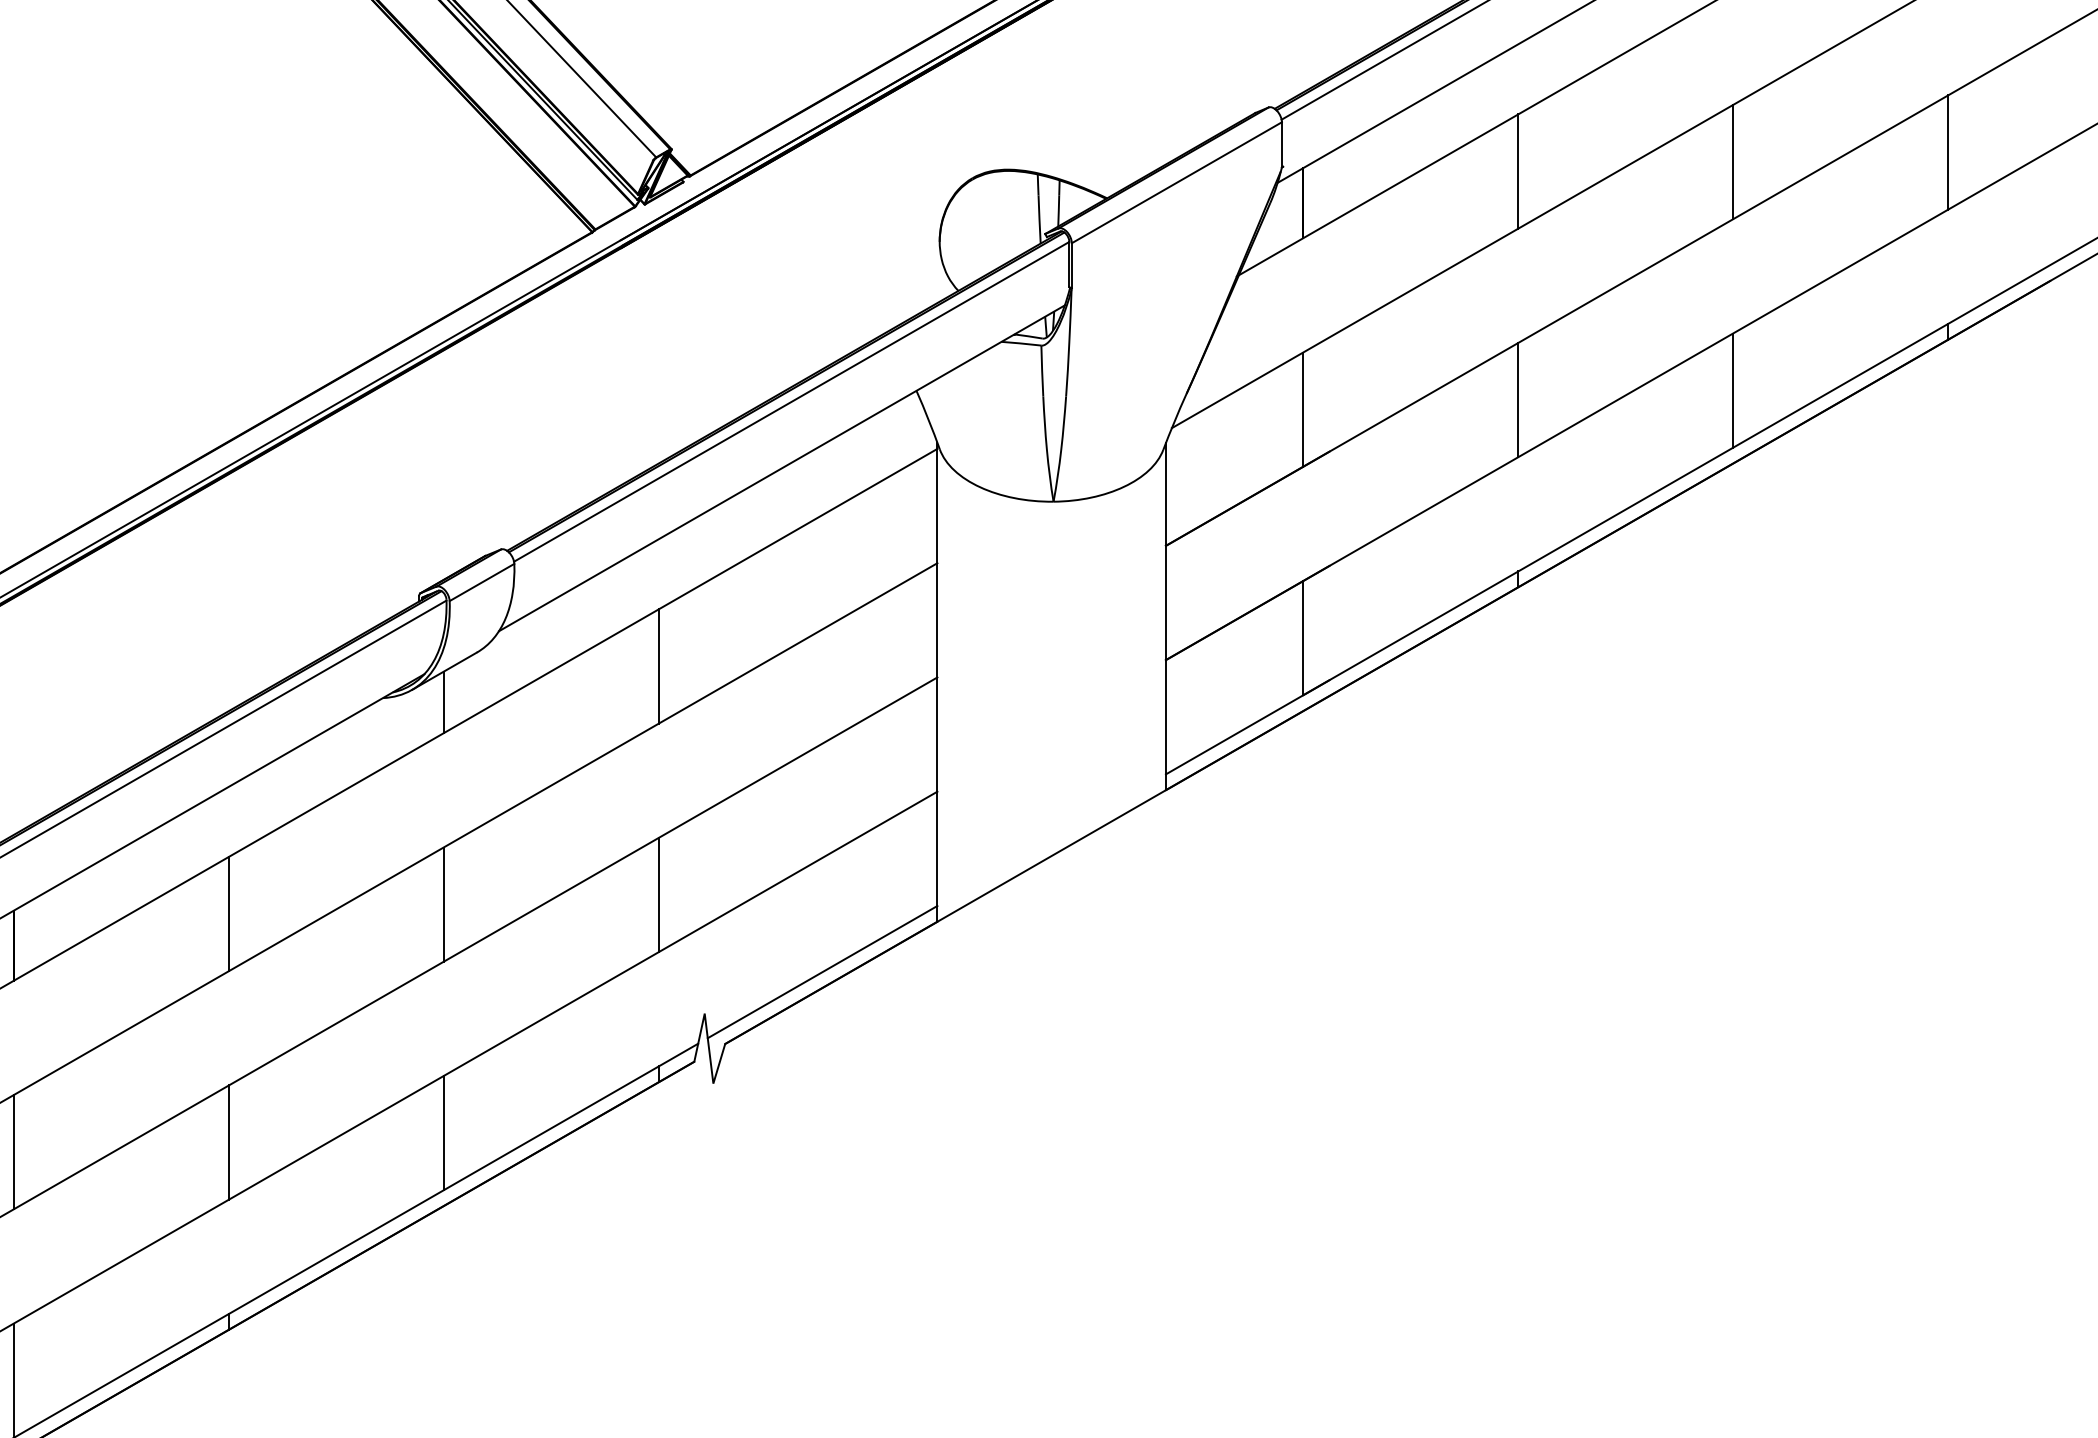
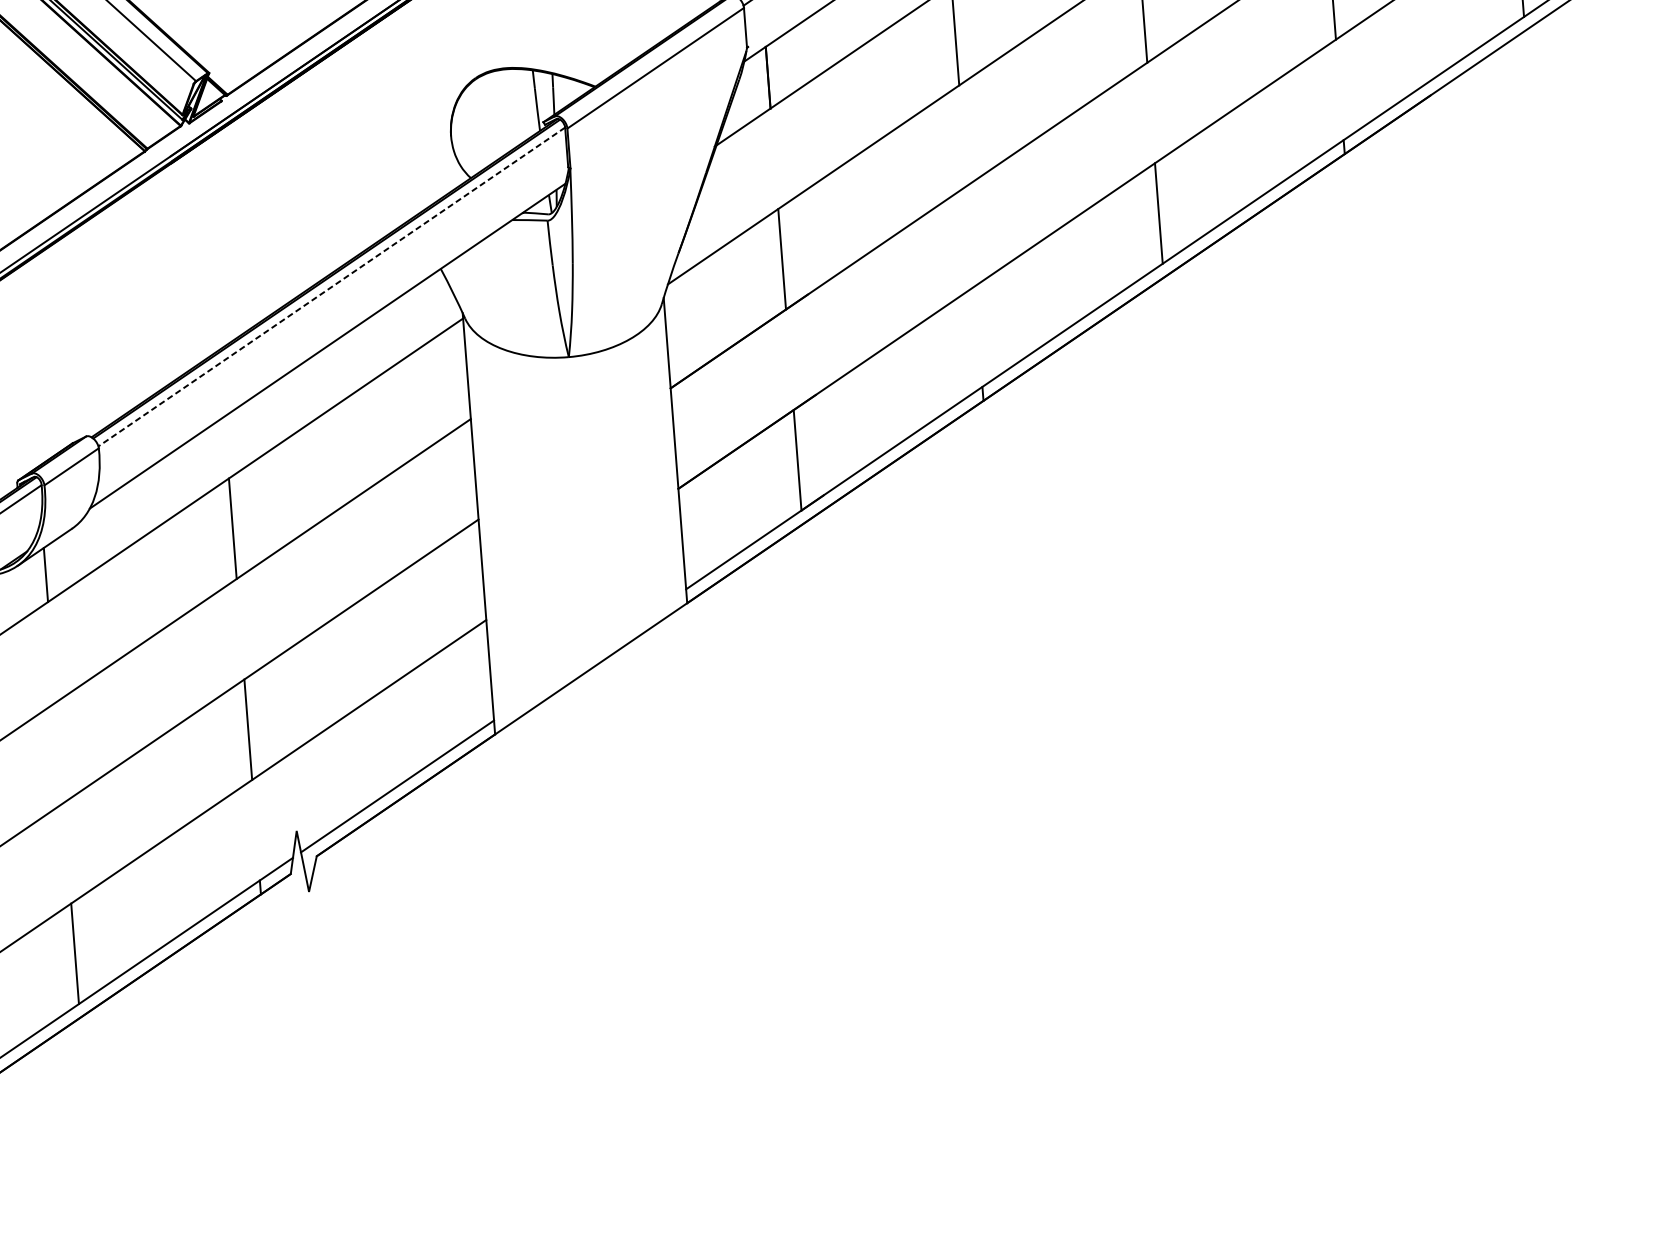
line: (1518, 399) -> (970, 235), removed
line: (791, 402) -> (331, 287), solid -> dashed
line: (443, 904) -> (59, 752), removed

